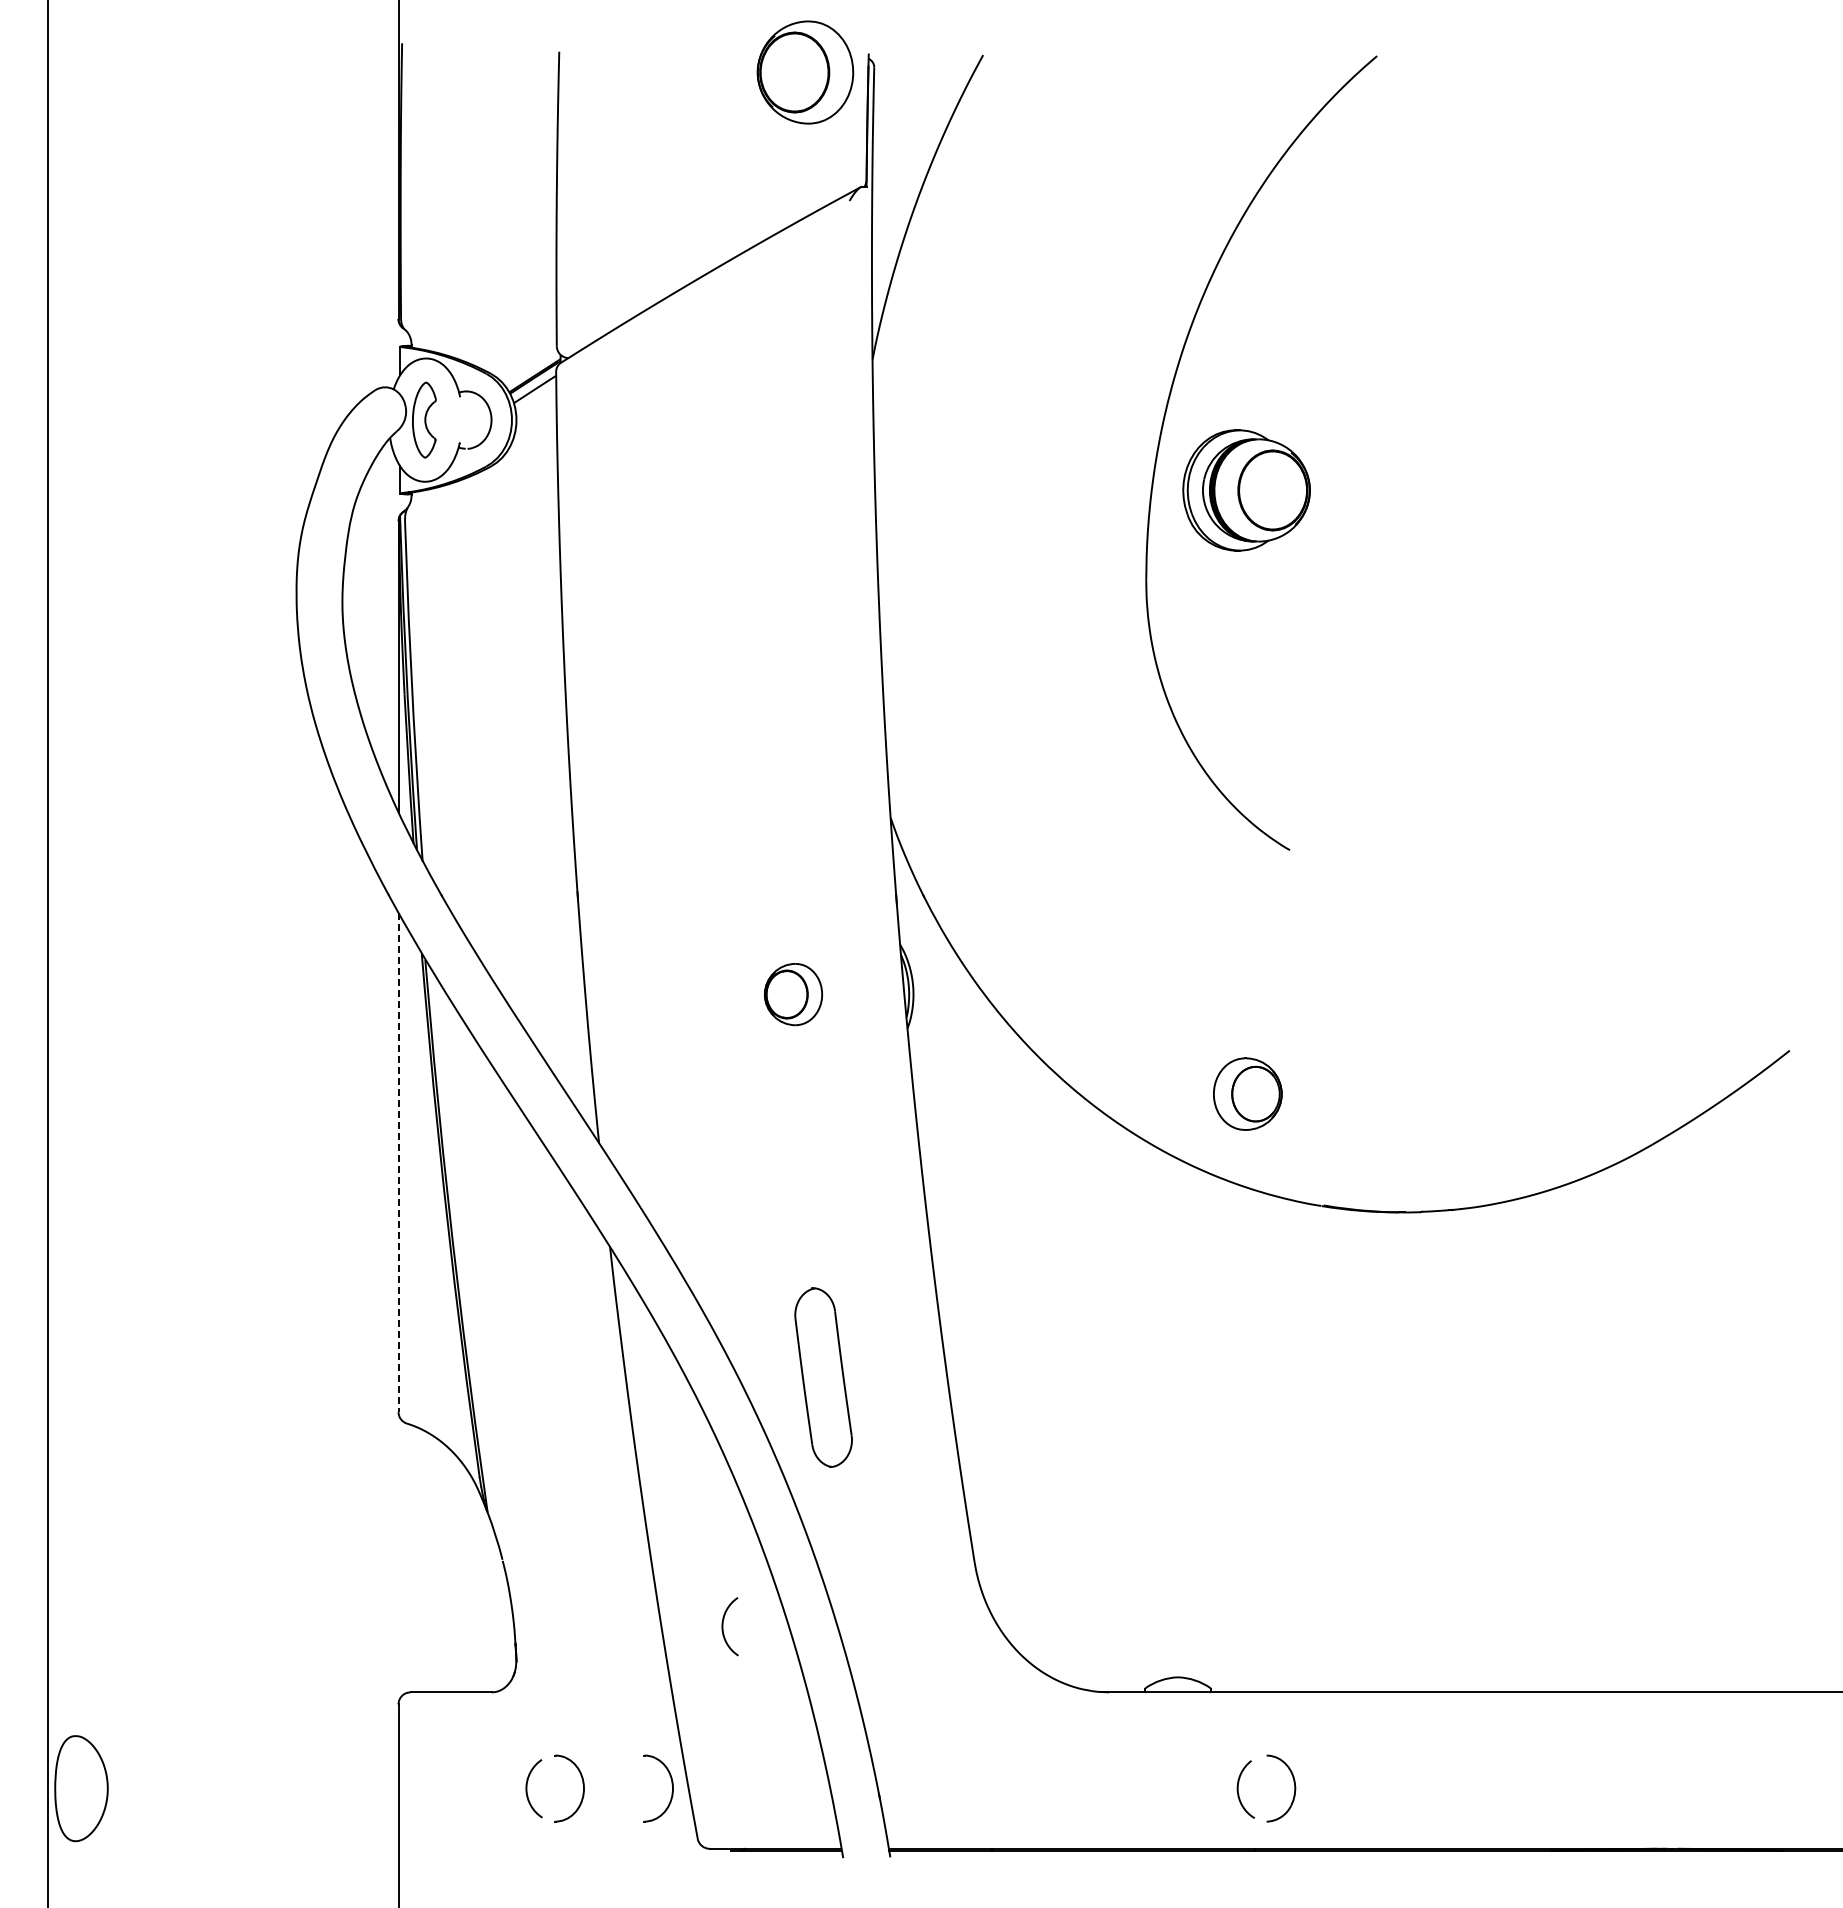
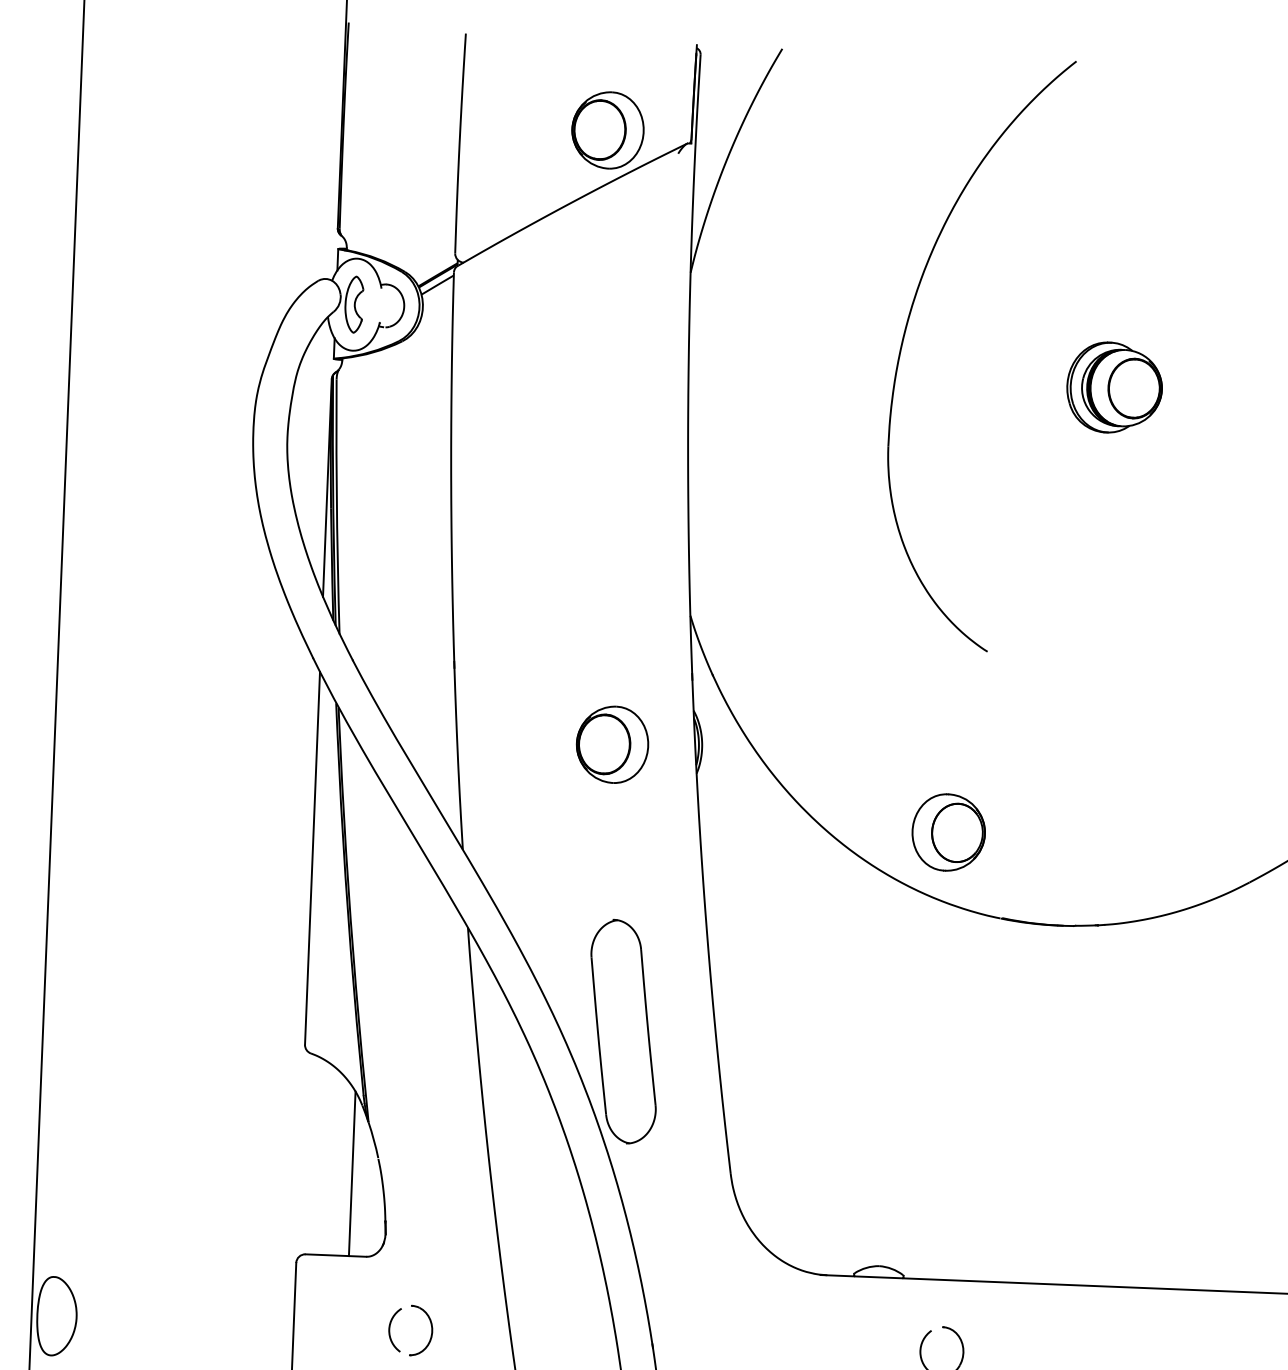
part: (805, 72) -> (608, 130), moved
part: (1246, 490) -> (1114, 387), moved
part: (793, 994) -> (612, 744), size x1.67
part: (1247, 1094) -> (948, 832), size x1.43
line: (398, 1162) -> (312, 858), dashed -> solid
part: (823, 1377) -> (623, 1031), size x1.67
line: (468, 1582) -> (352, 1174), added
arc: (723, 1626) -> (541, 1214), removed
part: (671, 1784) -> (497, 1330), removed

